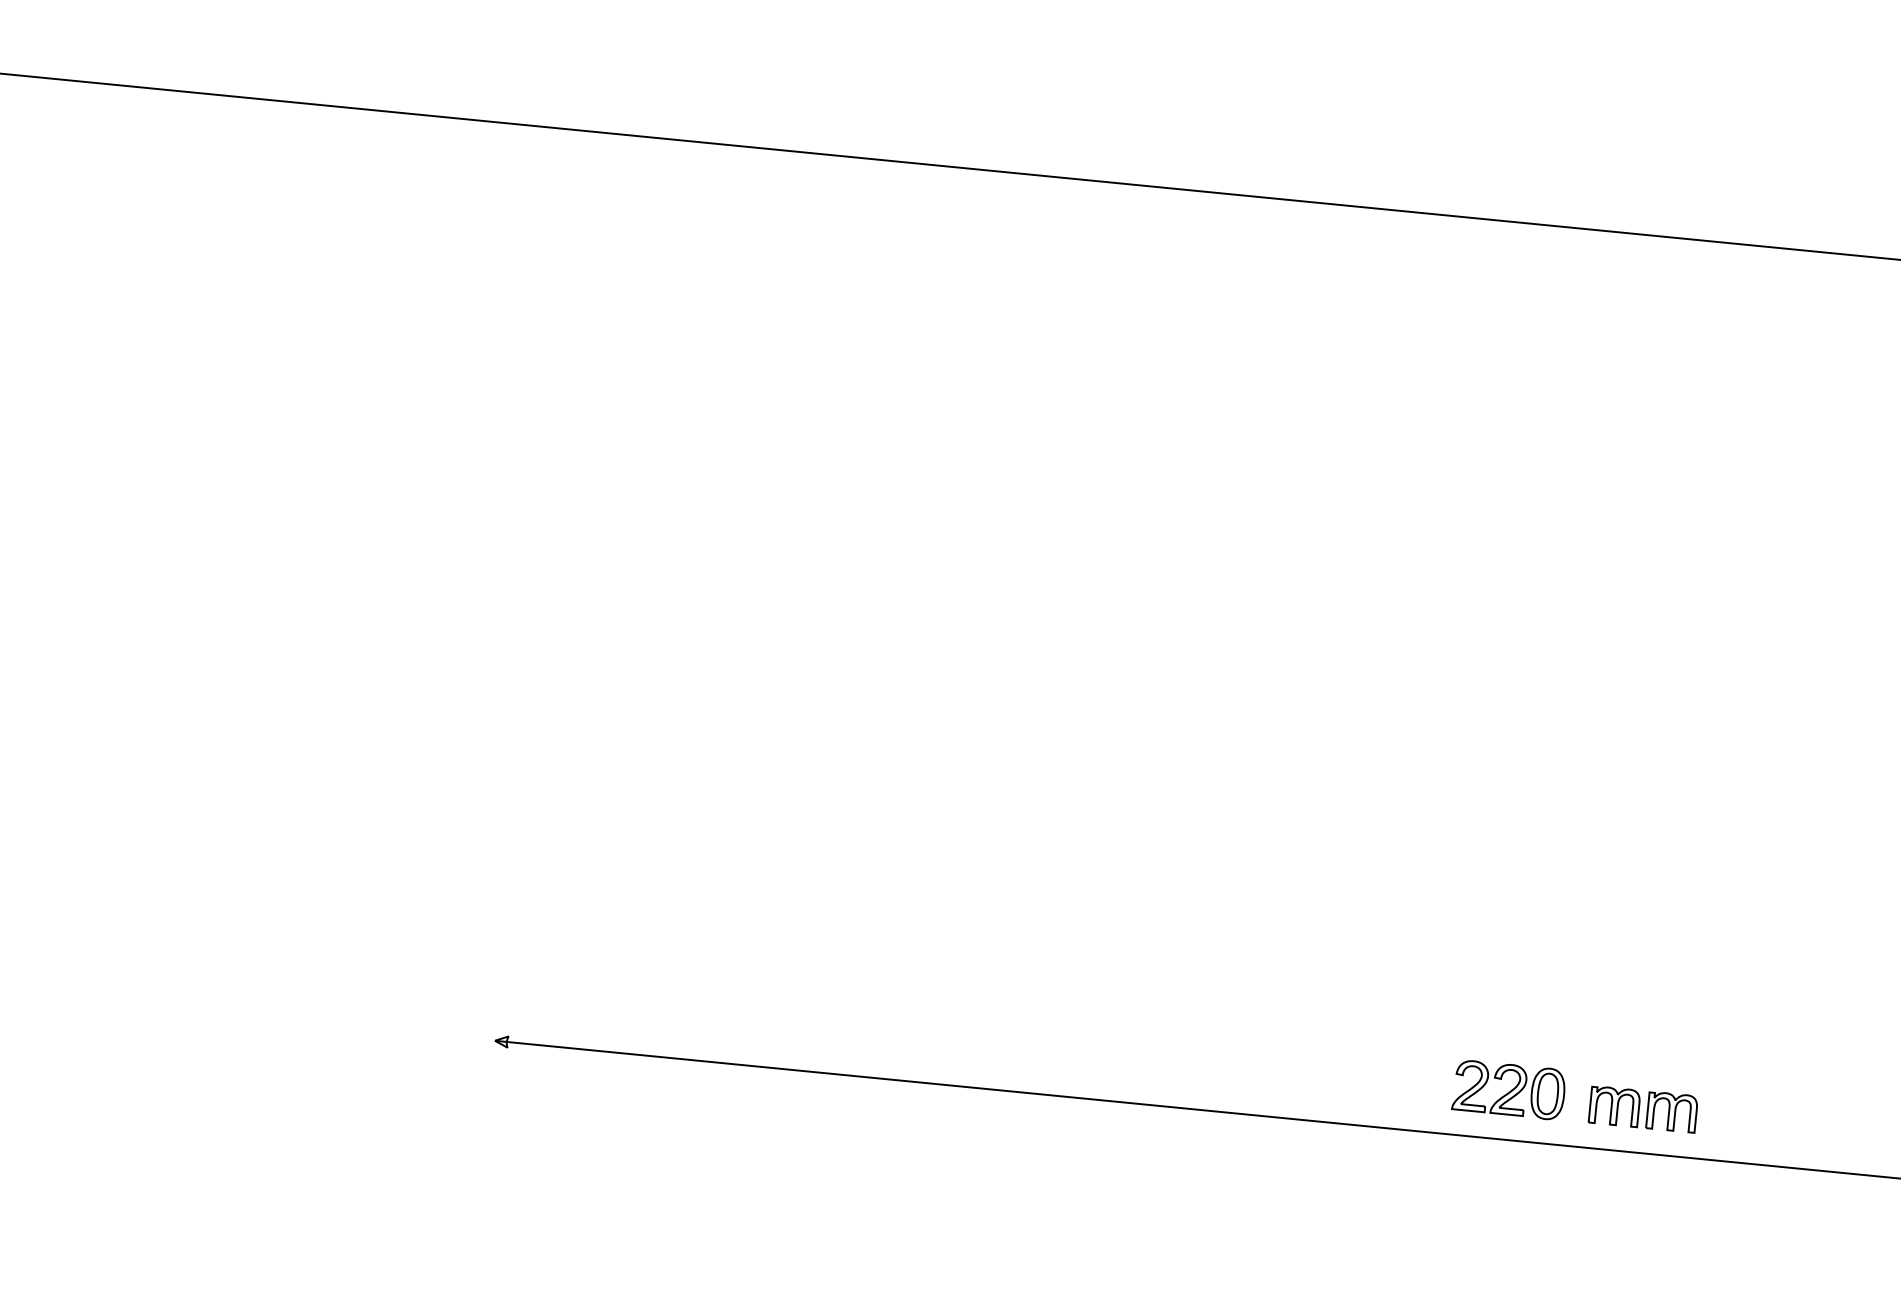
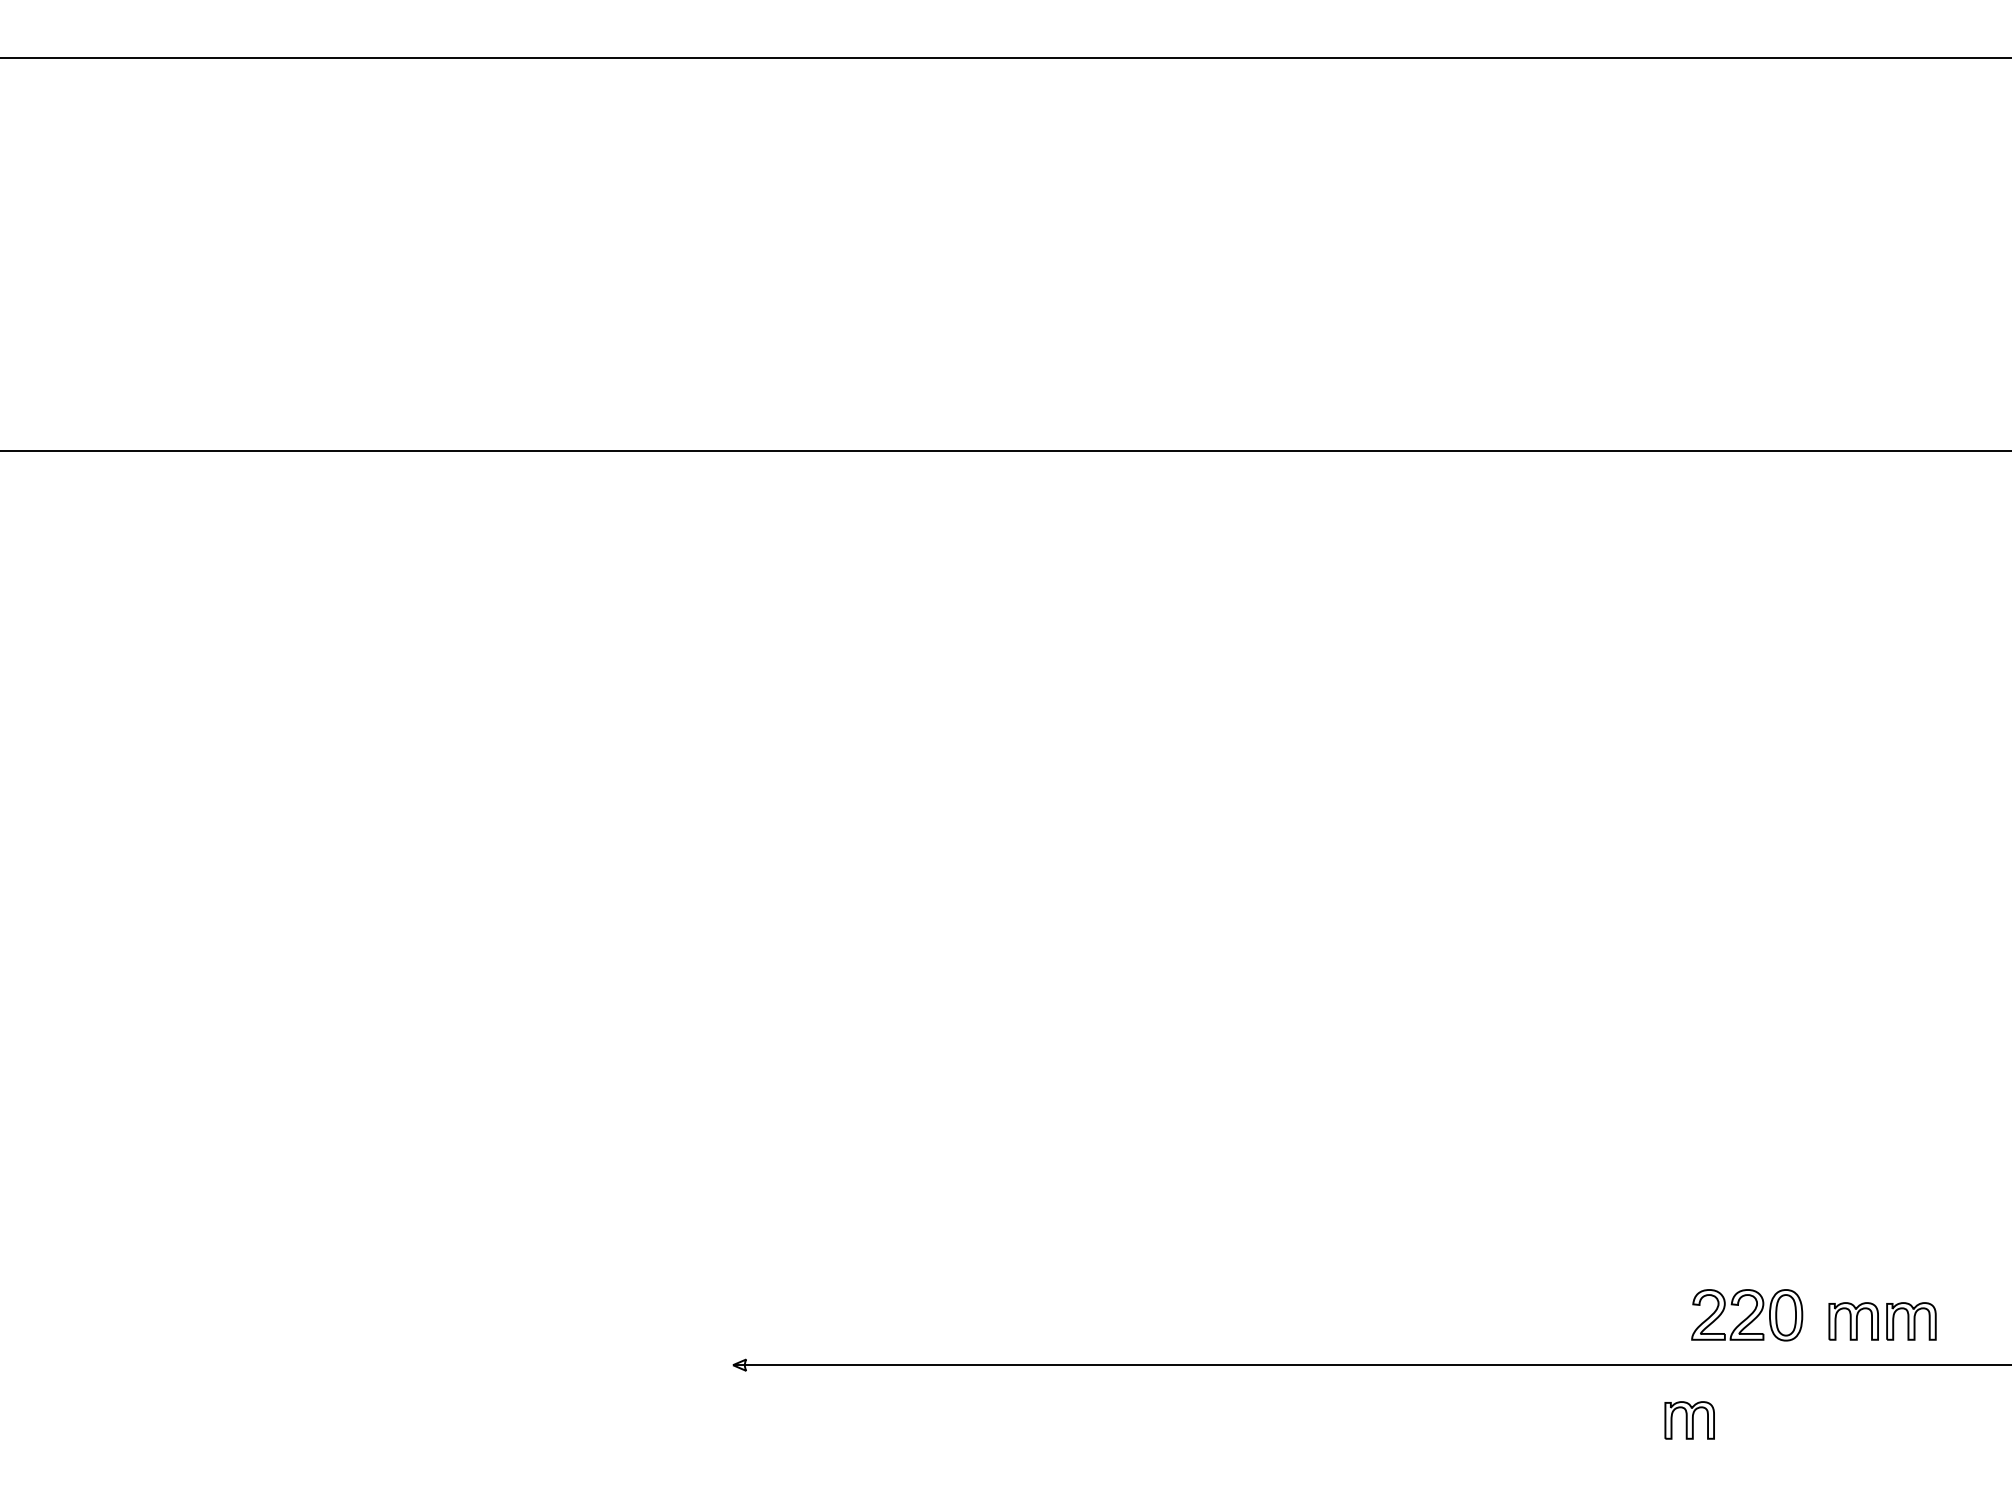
part: (1441, 1189) -> (1689, 1420), added

